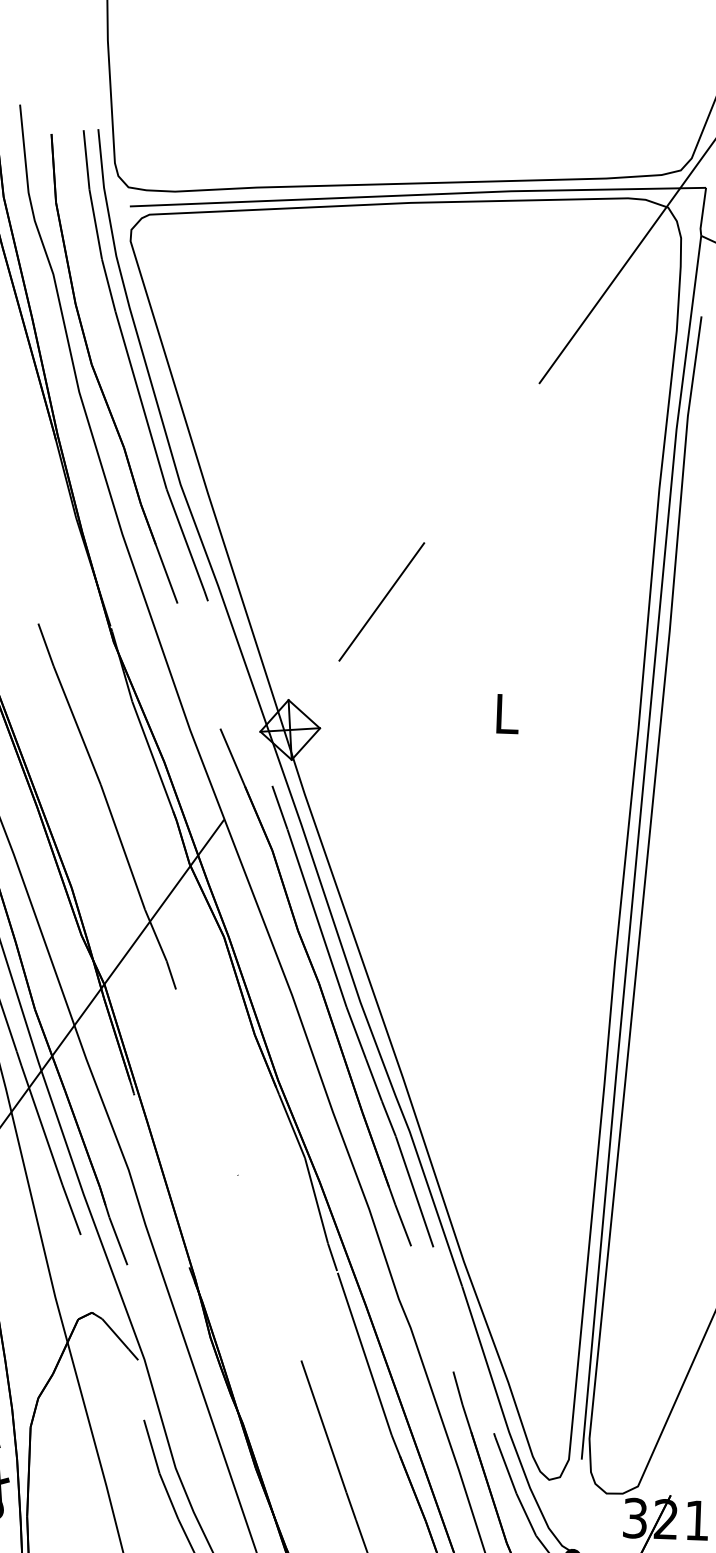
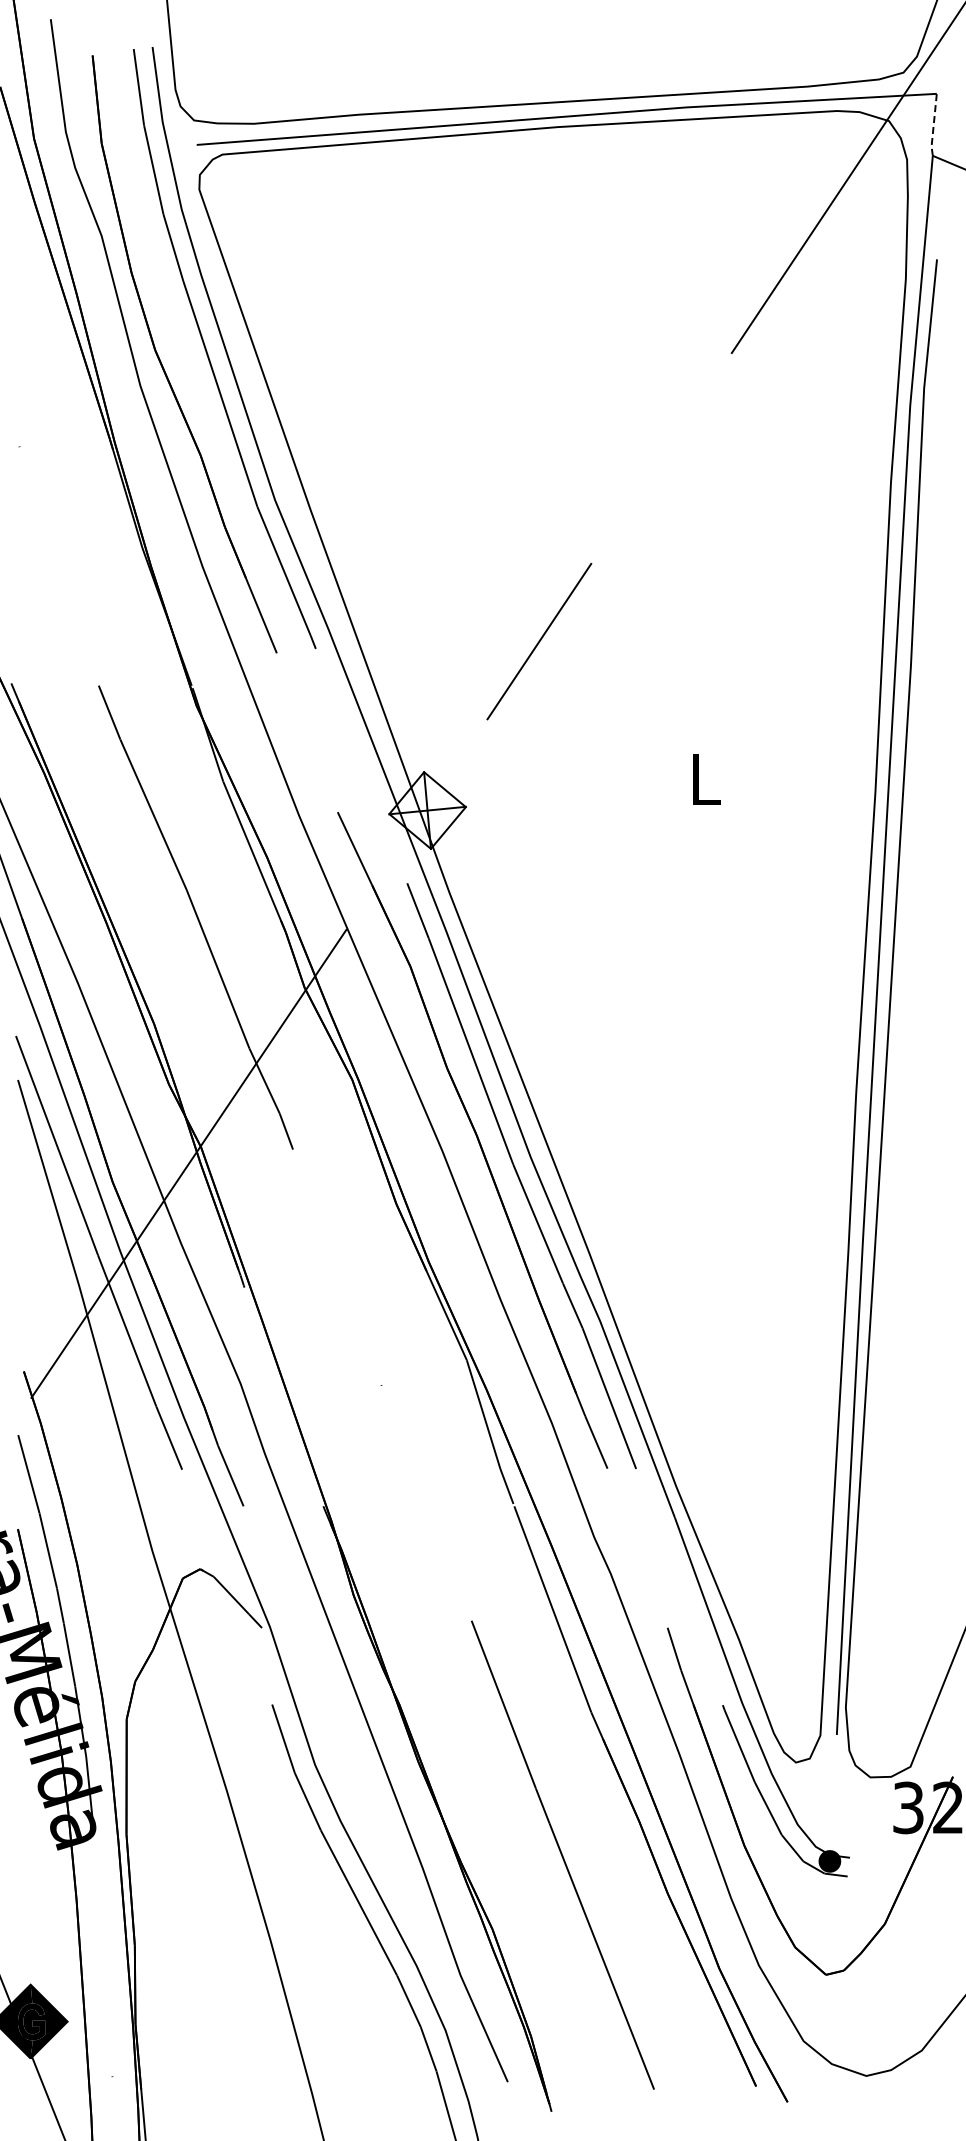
line: (702, 212) -> (933, 125), solid -> dashed

